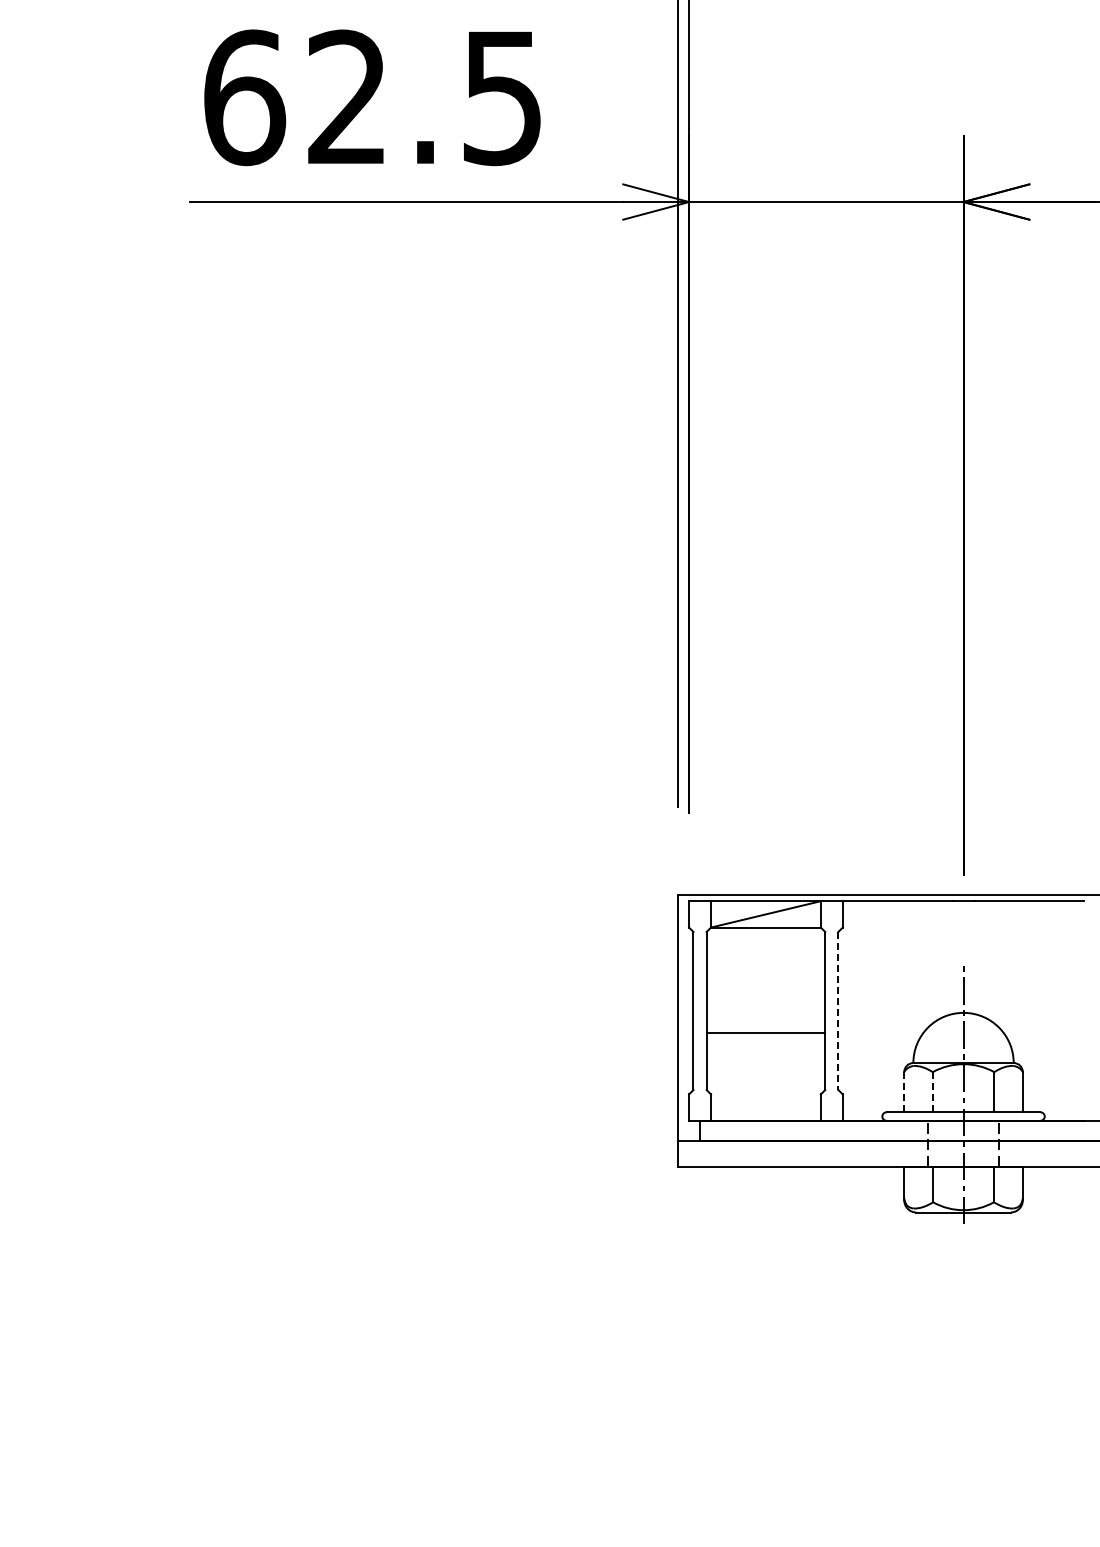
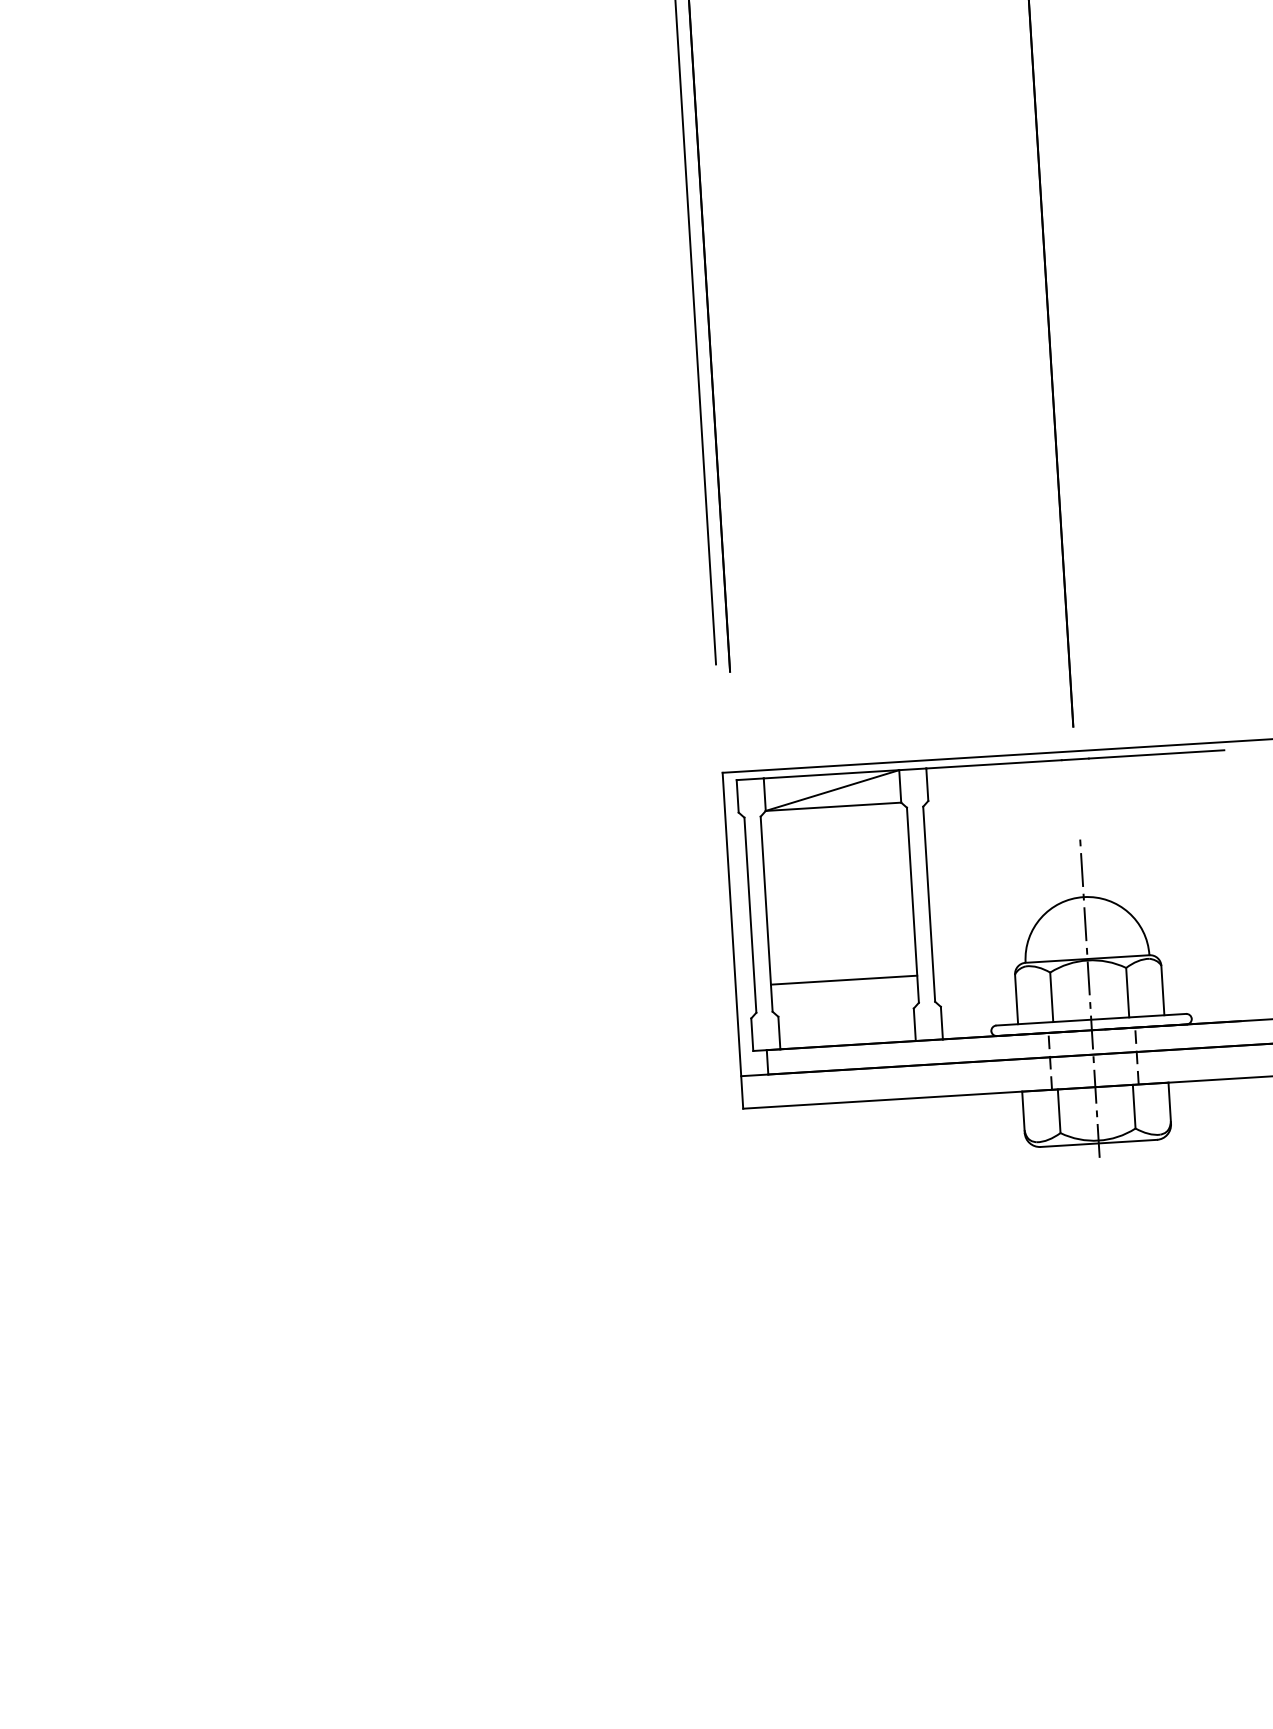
line: (838, 1011) -> (929, 904), dashed -> solid
line: (765, 1033) -> (843, 980), moved
line: (904, 1092) -> (1016, 999), dashed -> solid
line: (932, 1092) -> (1051, 997), dashed -> solid

